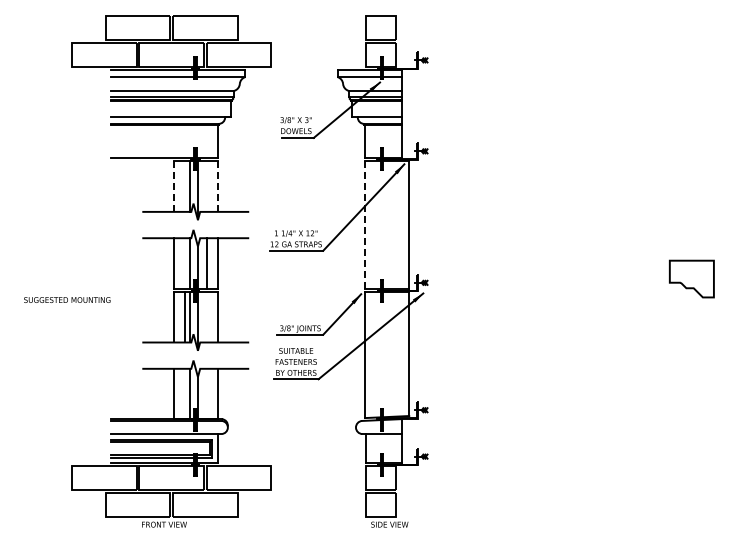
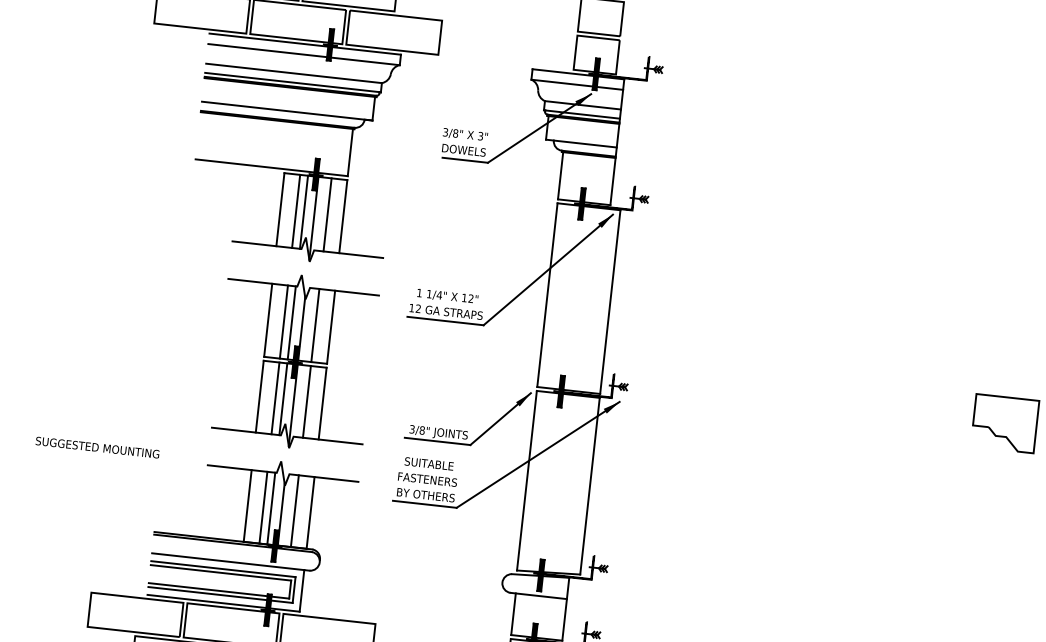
line: (184, 185) -> (295, 210), added
line: (206, 185) -> (327, 213), added
line: (173, 186) -> (280, 209), dashed -> solid
line: (217, 186) -> (342, 216), dashed -> solid
line: (365, 225) -> (547, 295), dashed -> solid
line: (184, 263) -> (283, 321), added
text: (67, 299) -> (97, 446), moved
line: (206, 317) -> (306, 402), added
line: (184, 393) -> (263, 507), added
line: (206, 393) -> (294, 510), added

